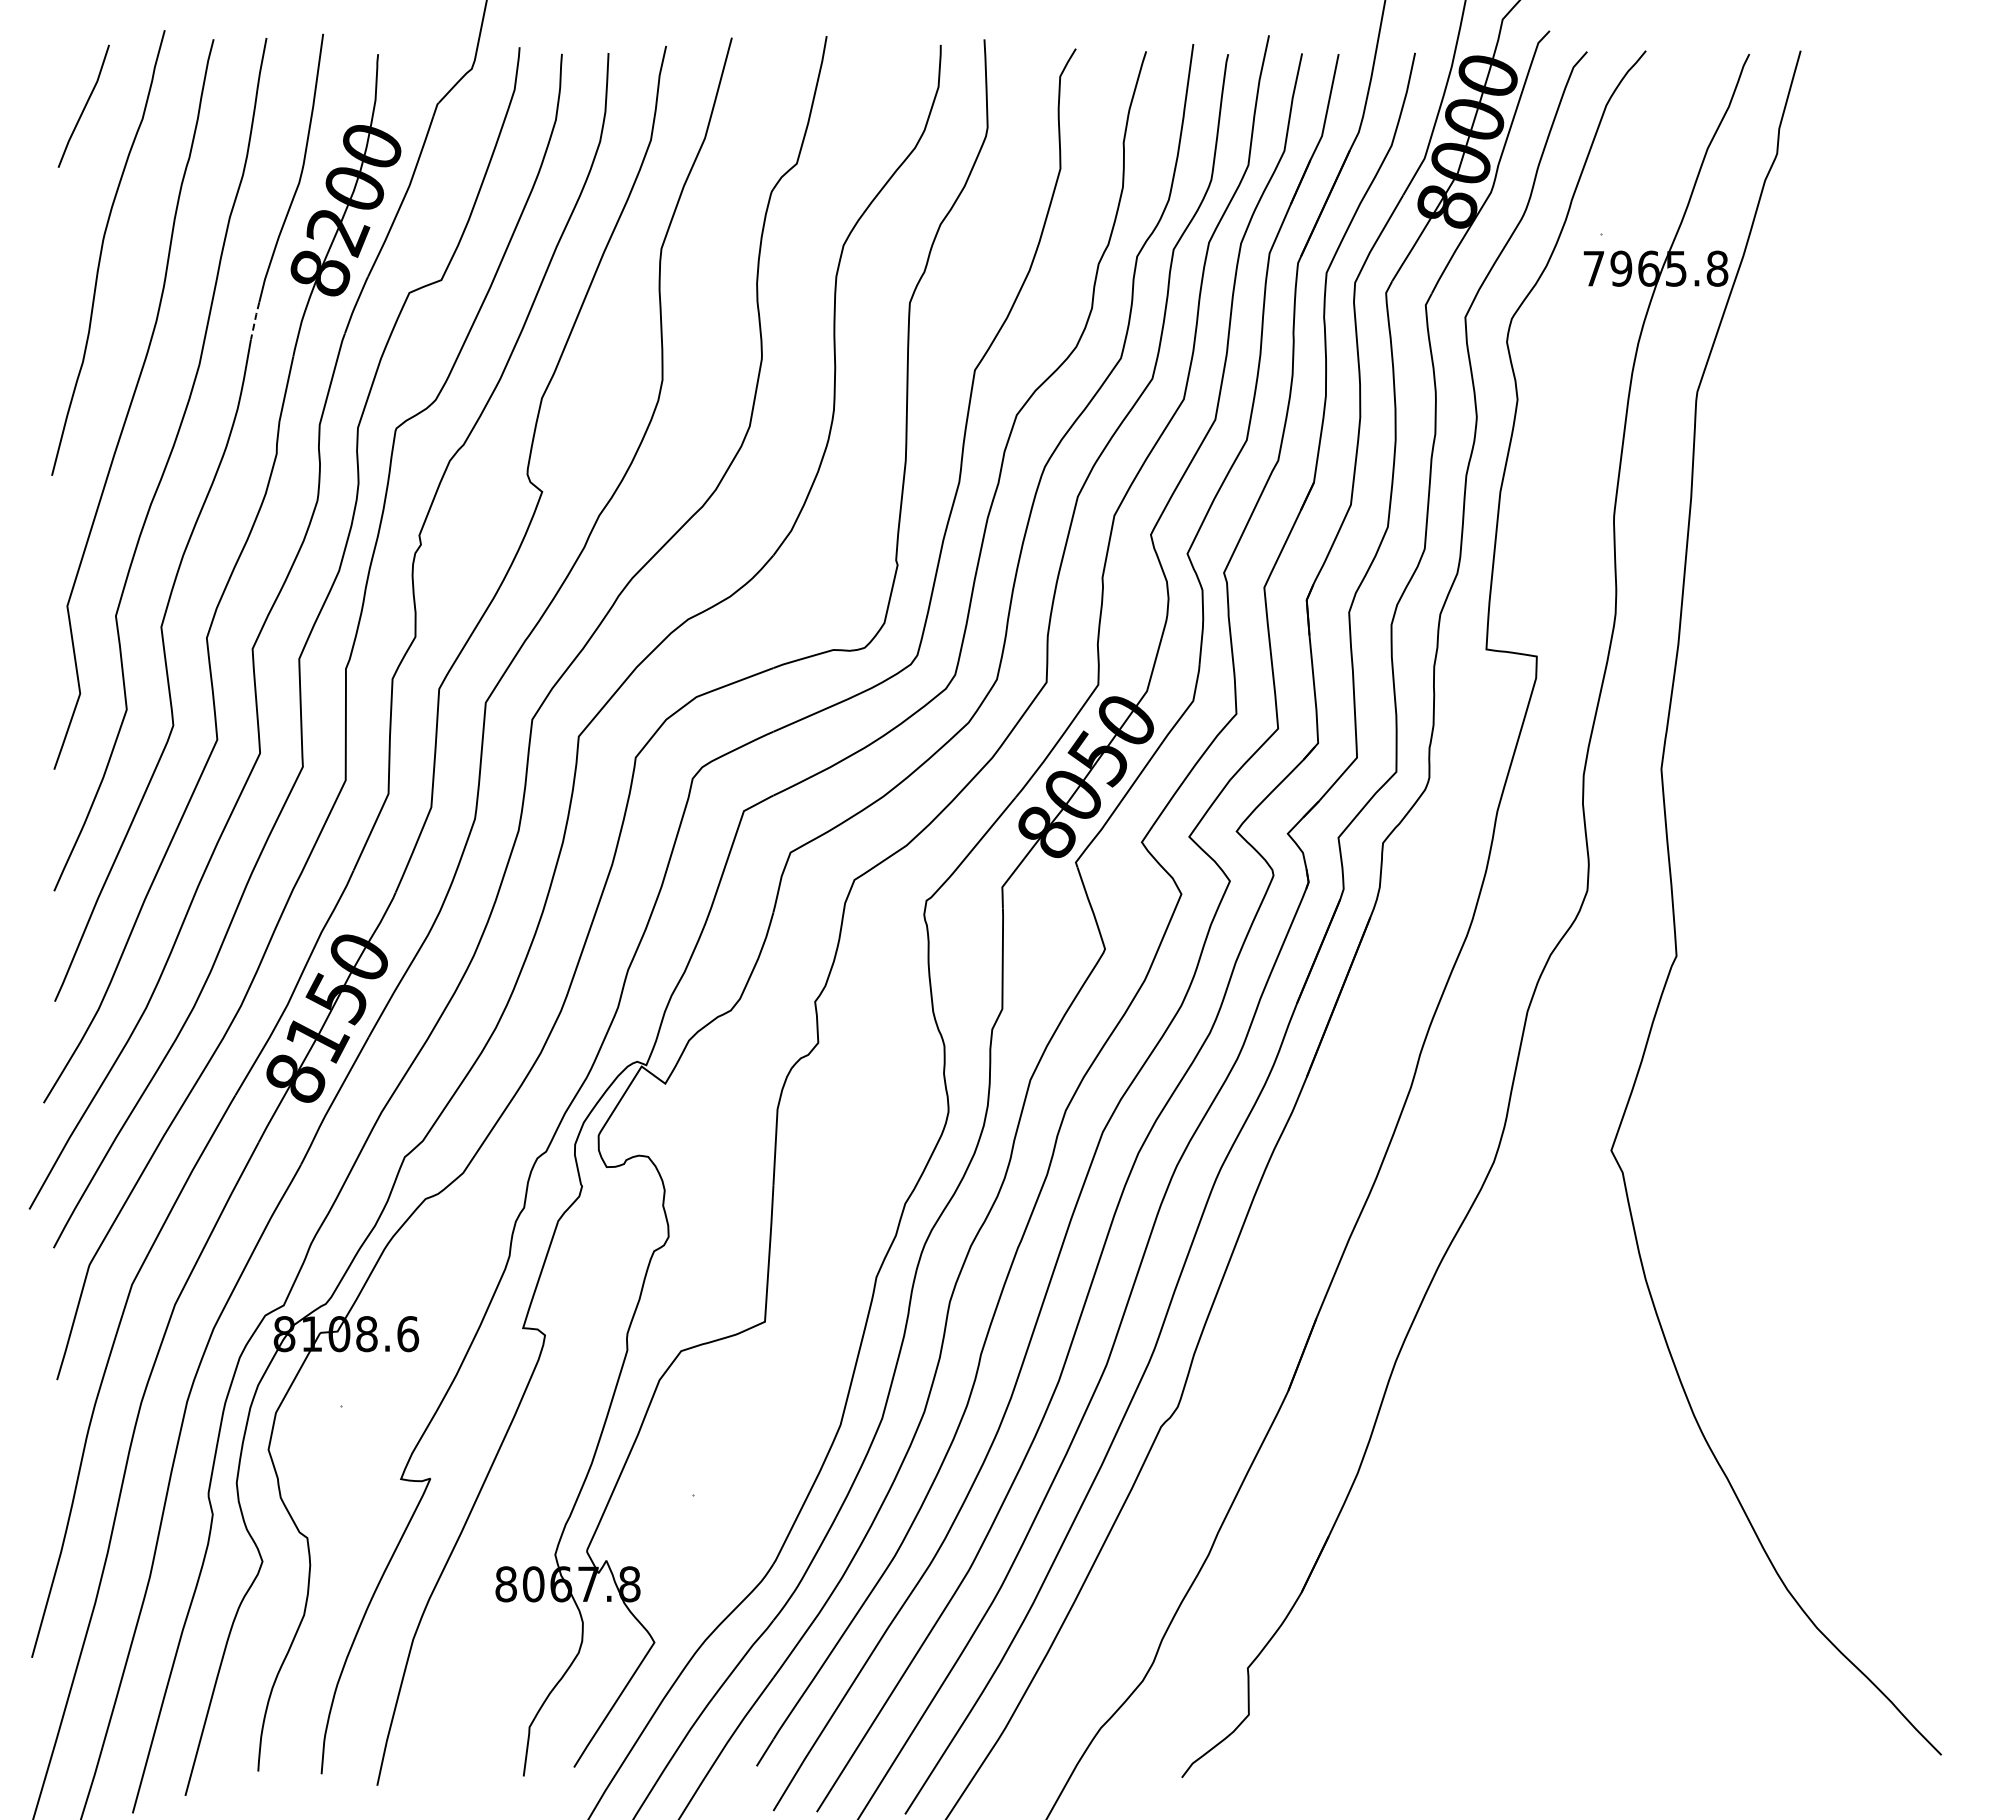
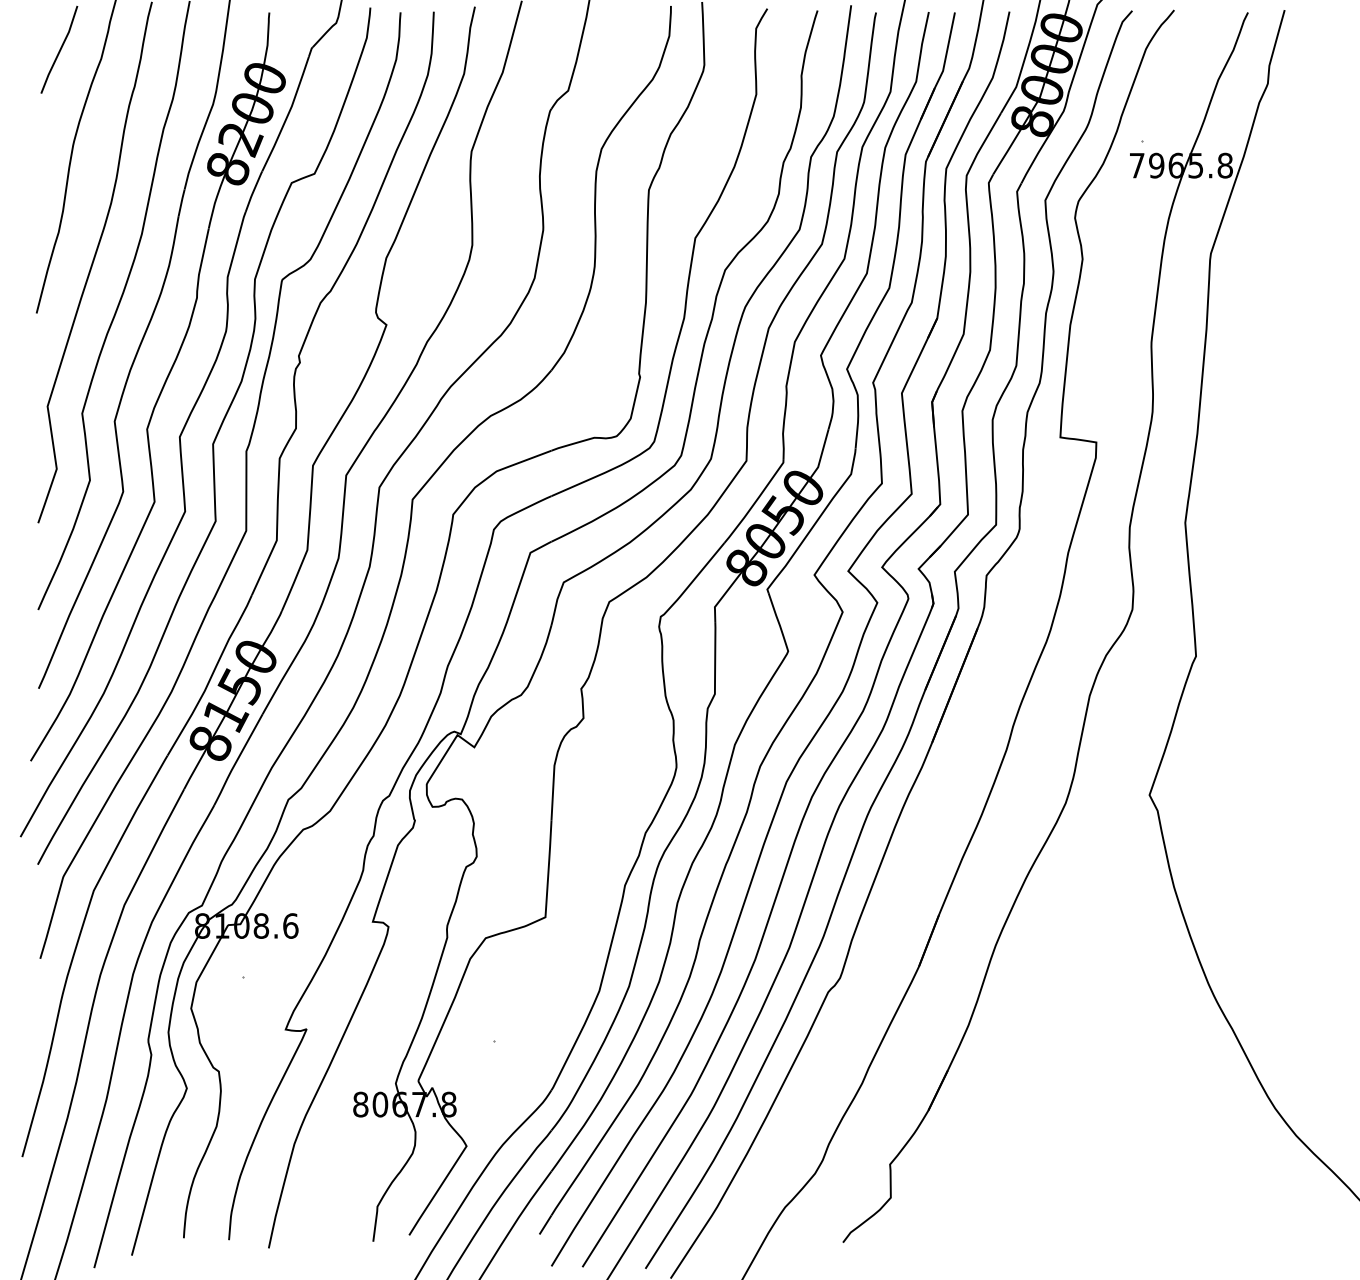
line: (255, 320) -> (181, 202), dashed -> solid

